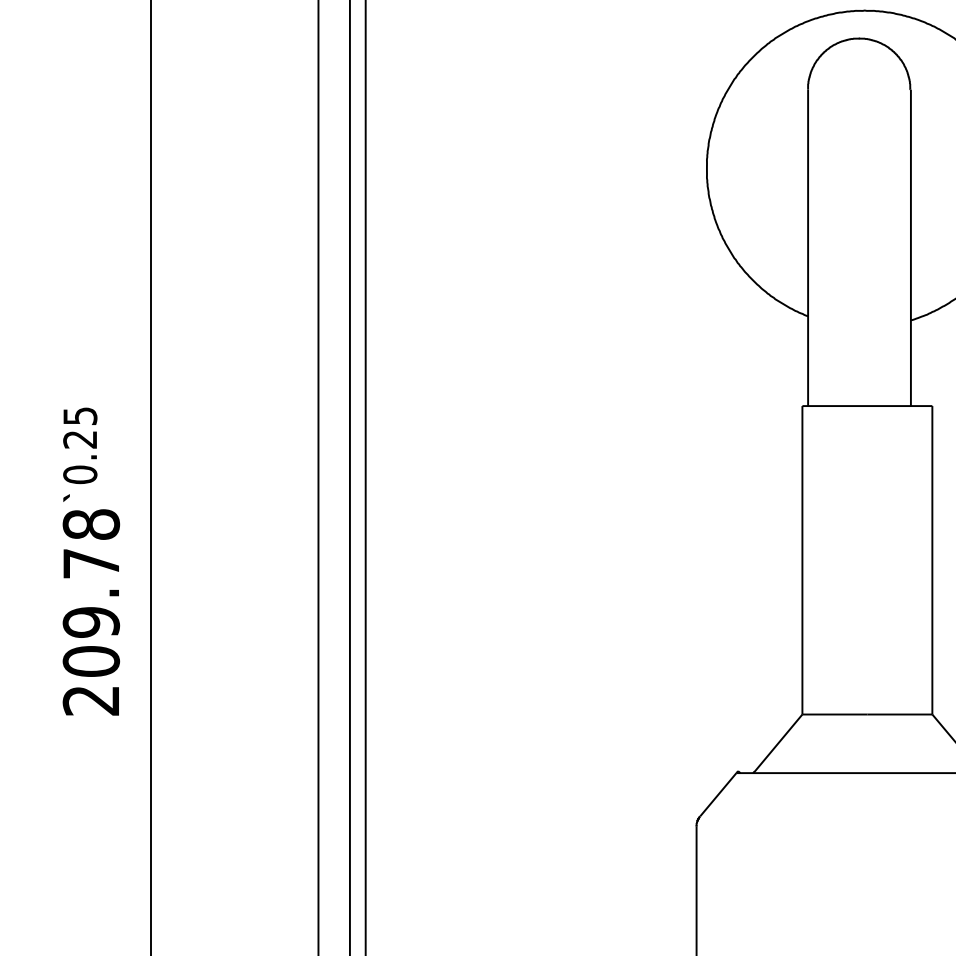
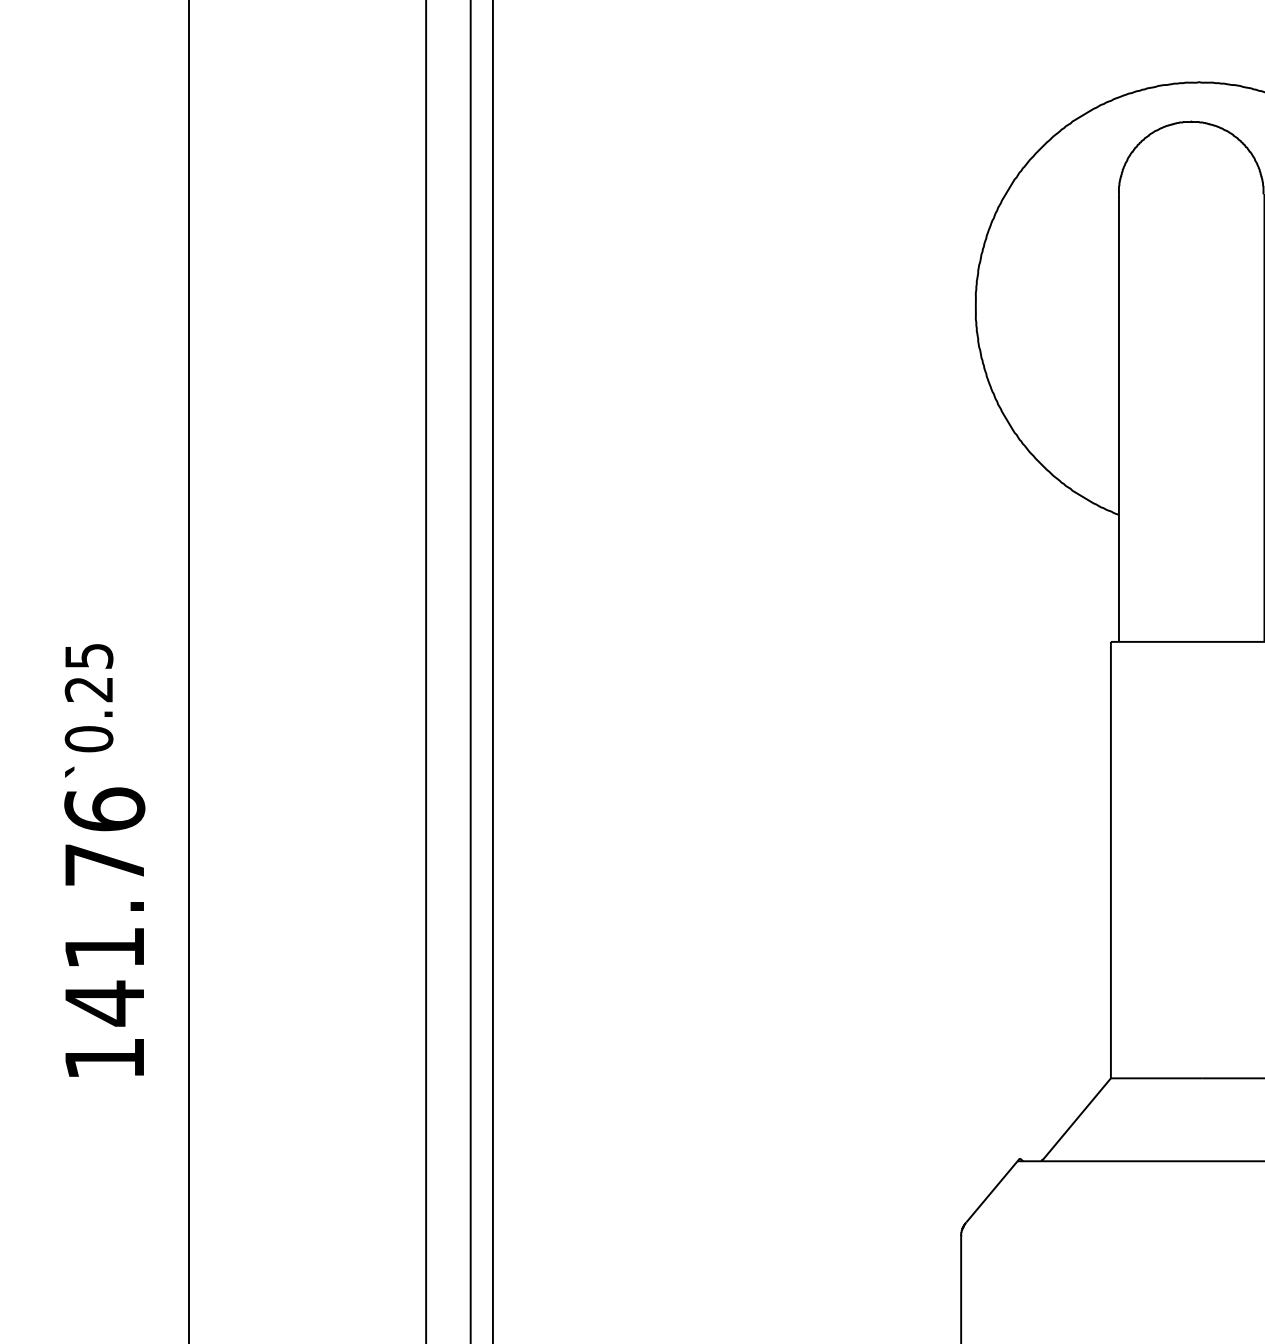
text: (91, 611) -> (104, 932), 209.78 -> 141.76

